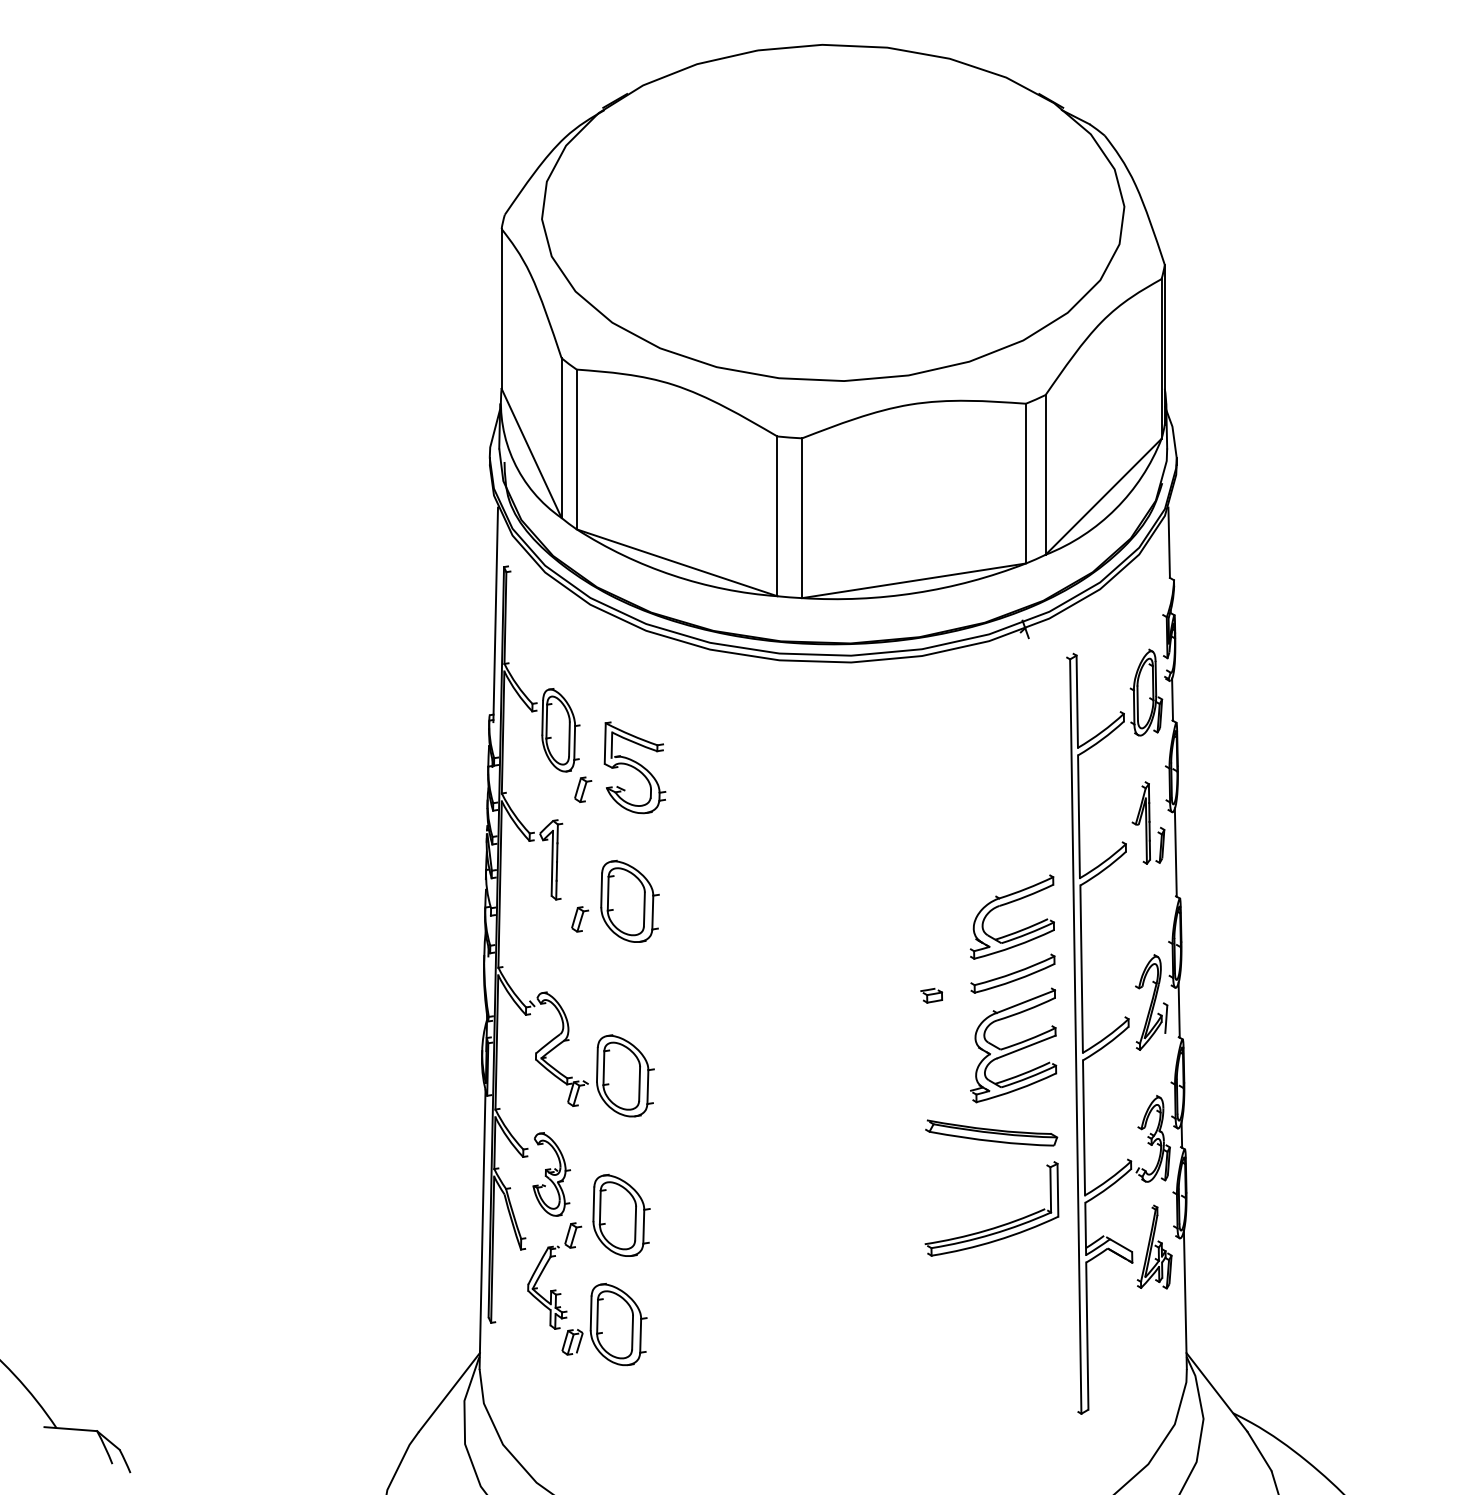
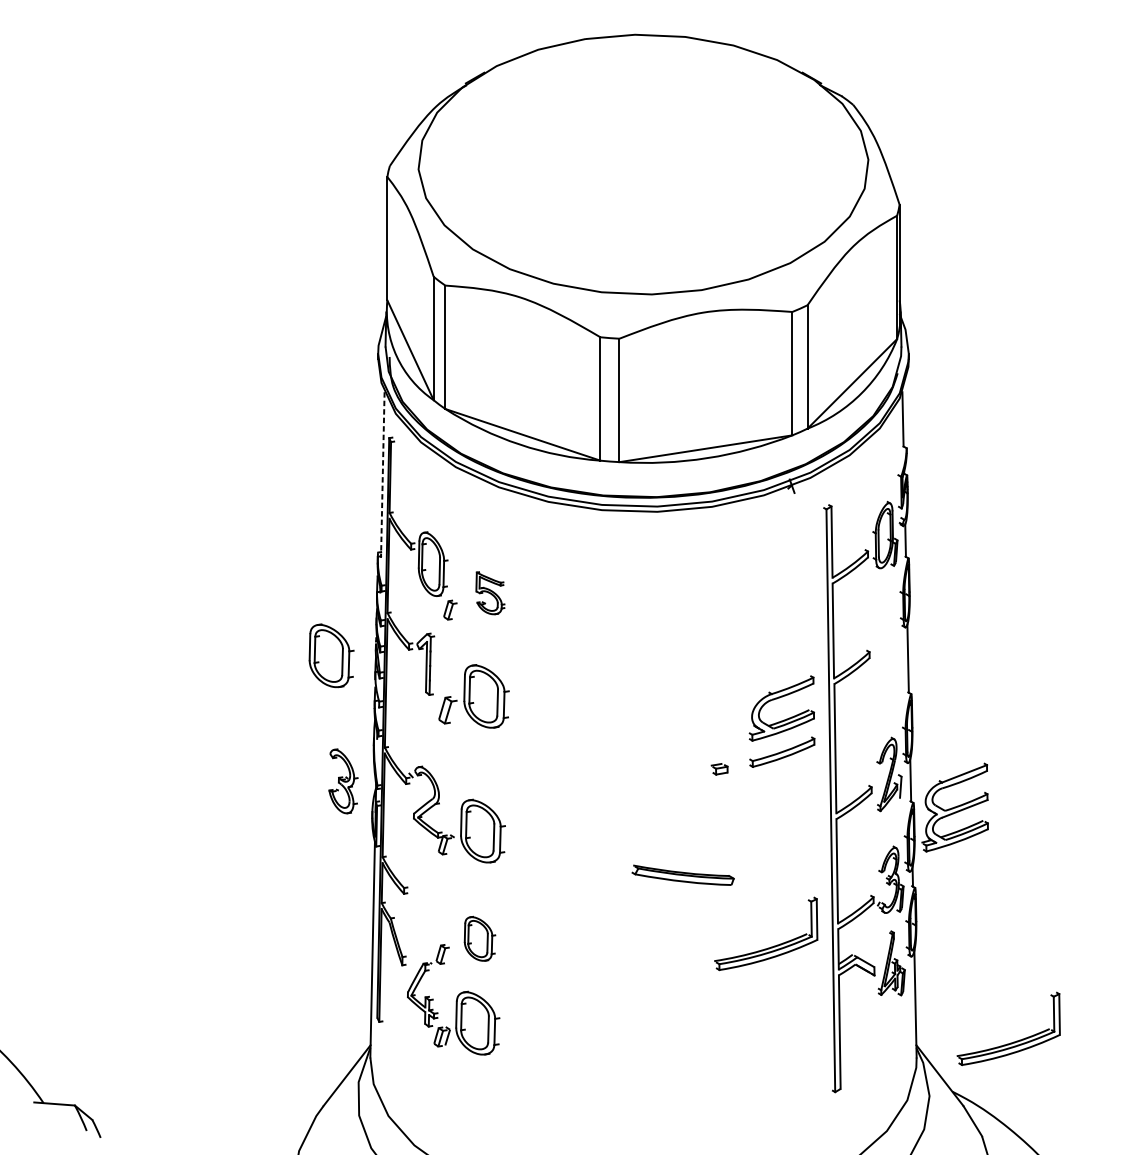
line: (495, 615) -> (382, 475), solid -> dashed
part: (634, 767) -> (490, 592), size x0.6
part: (1148, 822) -> (887, 635), removed
part: (429, 848) -> (331, 655), added
part: (580, 919) -> (448, 710), size x1.4
part: (1013, 1045) -> (954, 807), moved
part: (991, 1132) -> (683, 874), moved
part: (551, 1174) -> (343, 781), moved
part: (621, 1214) -> (479, 938), size x0.7
part: (1312, 1348) -> (1013, 1041), added

